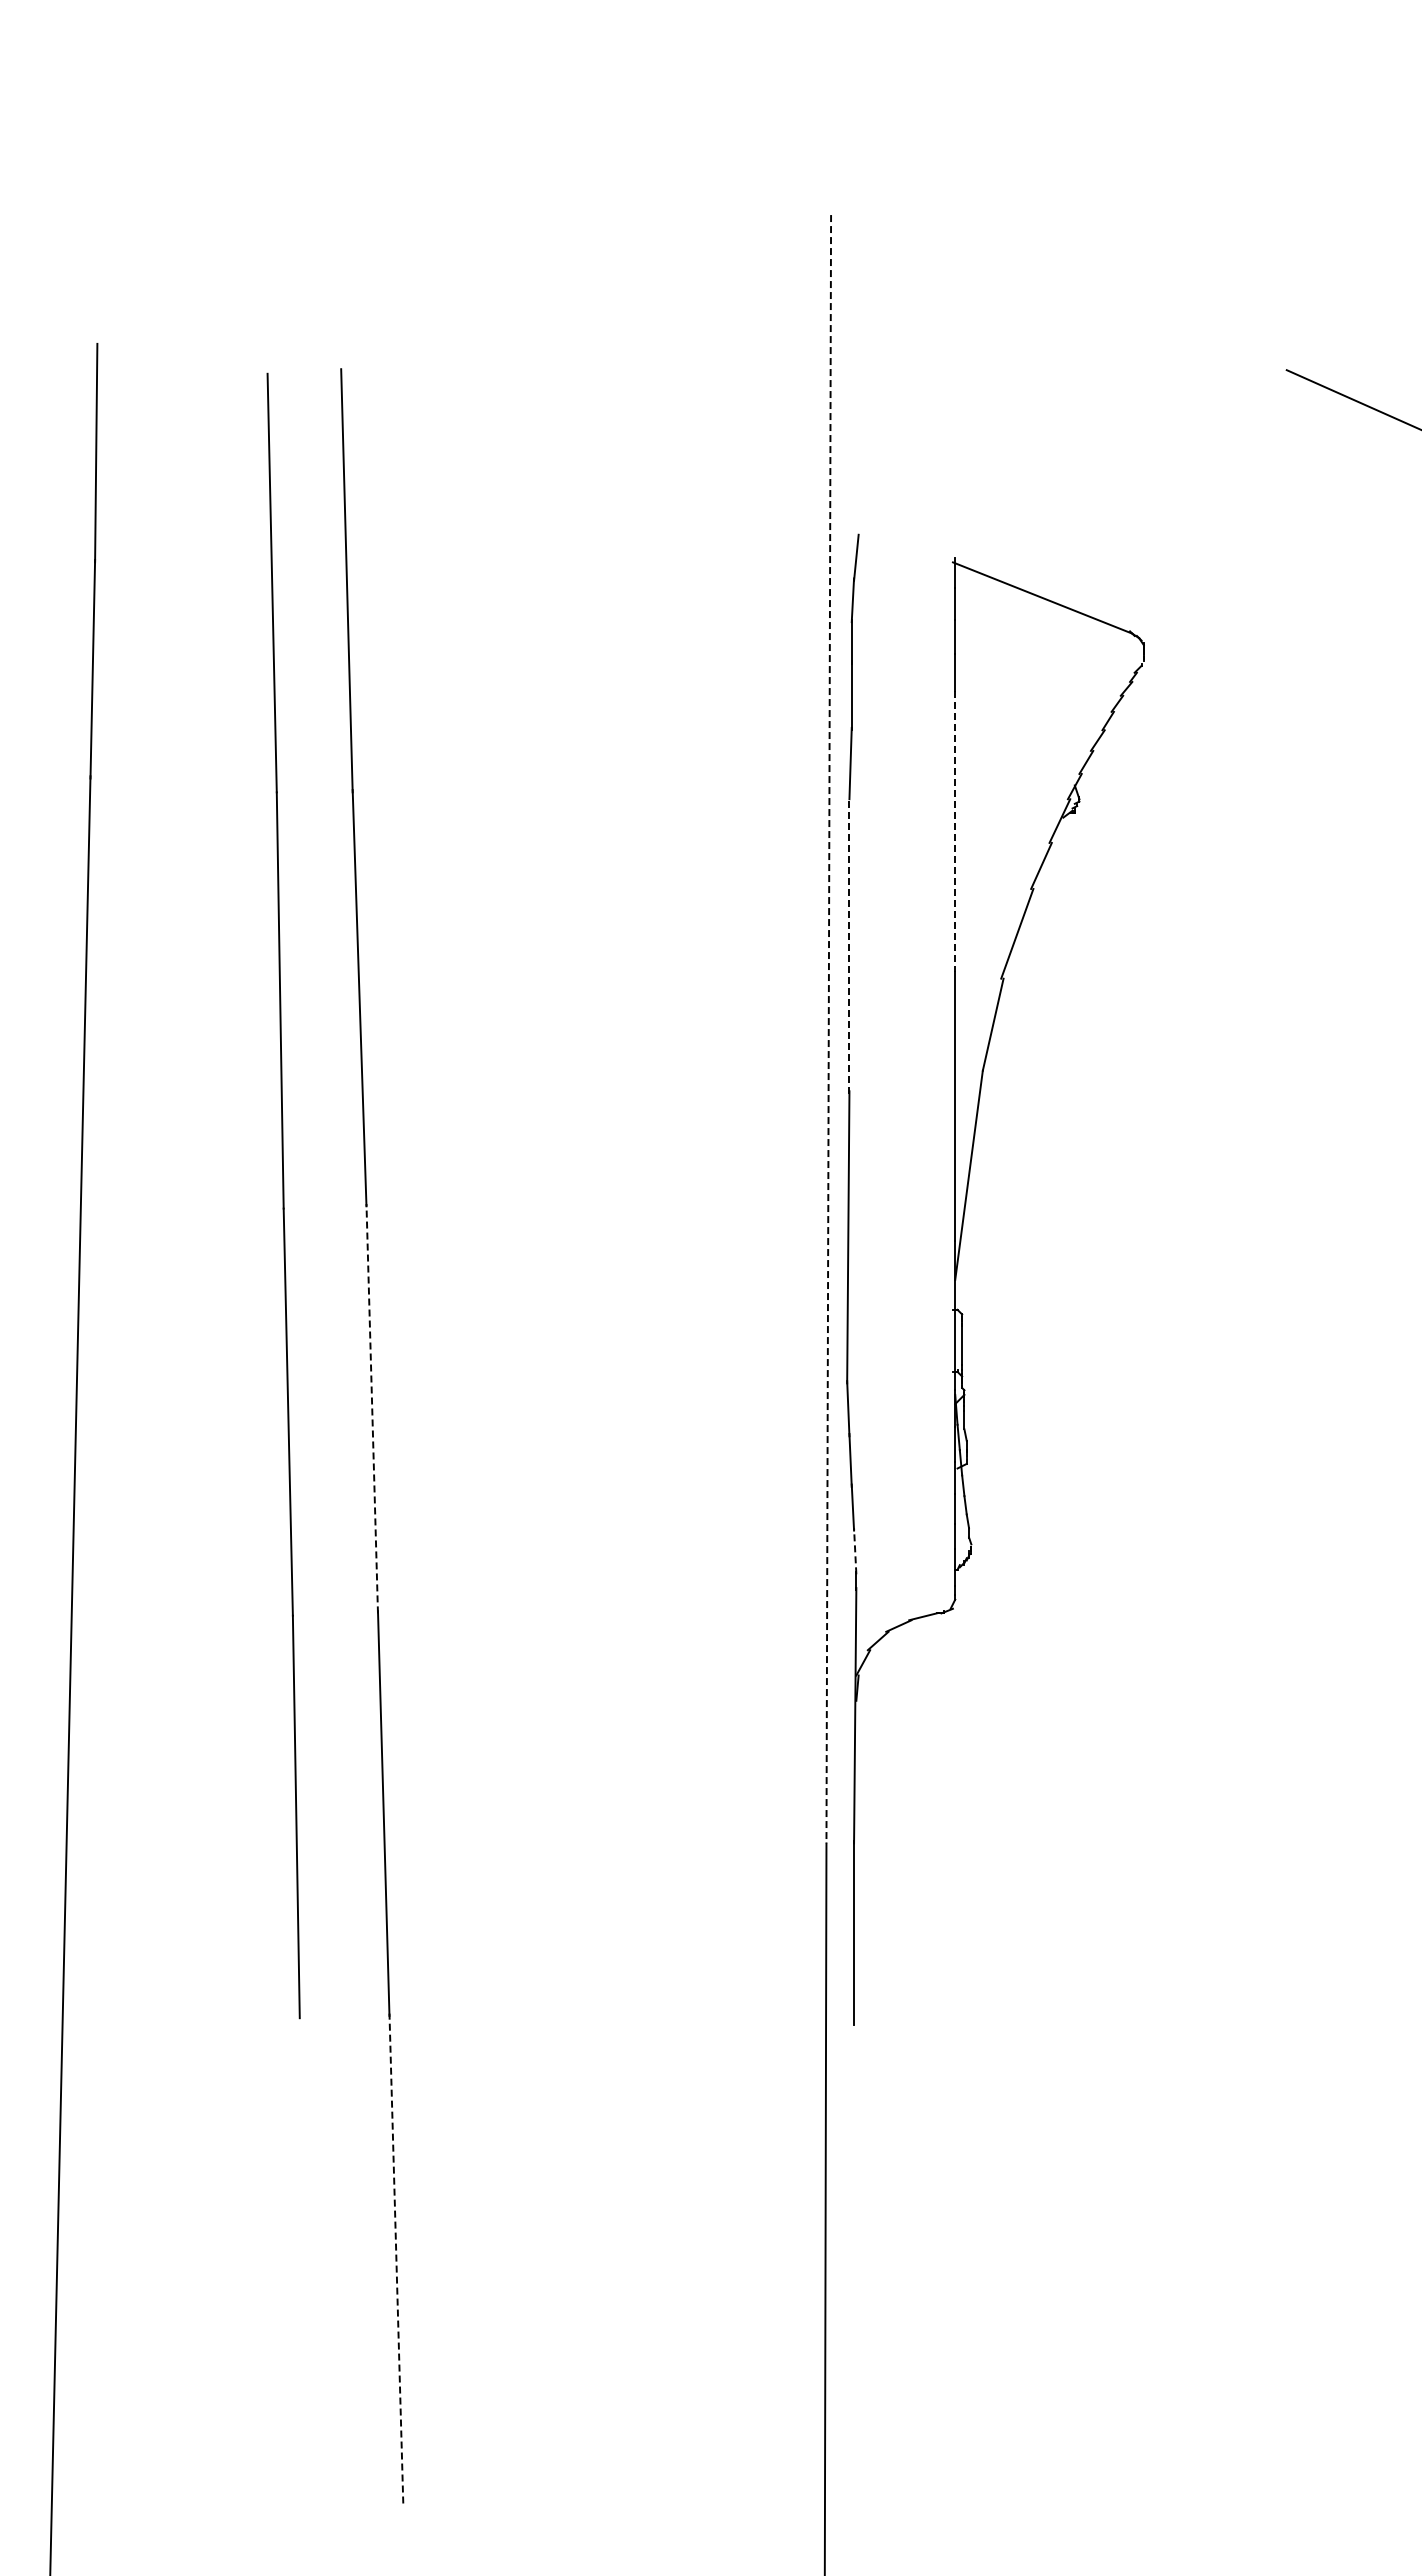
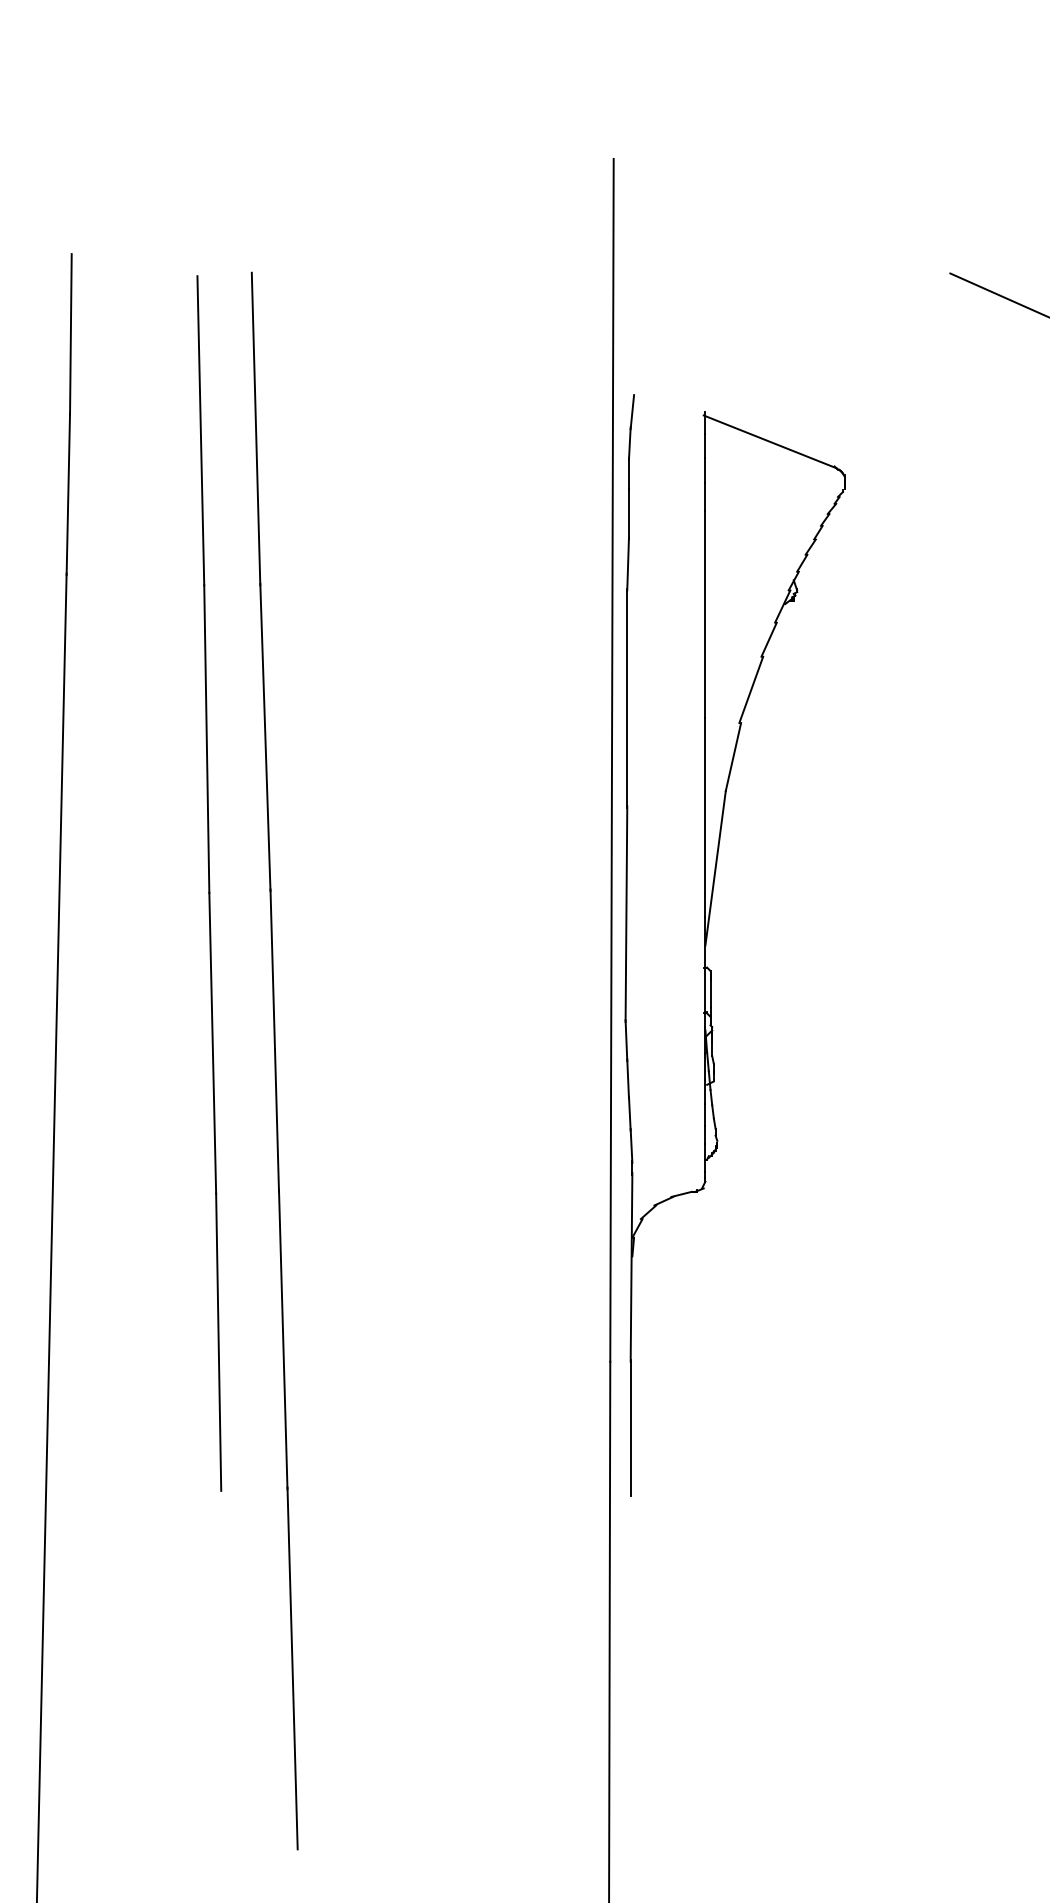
line: (955, 831) -> (705, 614), dashed -> solid
line: (849, 944) -> (627, 697), dashed -> solid
line: (828, 1029) -> (611, 760), dashed -> solid
line: (372, 1408) -> (274, 1040), dashed -> solid
line: (855, 1550) -> (631, 1145), dashed -> solid
line: (396, 2258) -> (292, 1668), dashed -> solid

